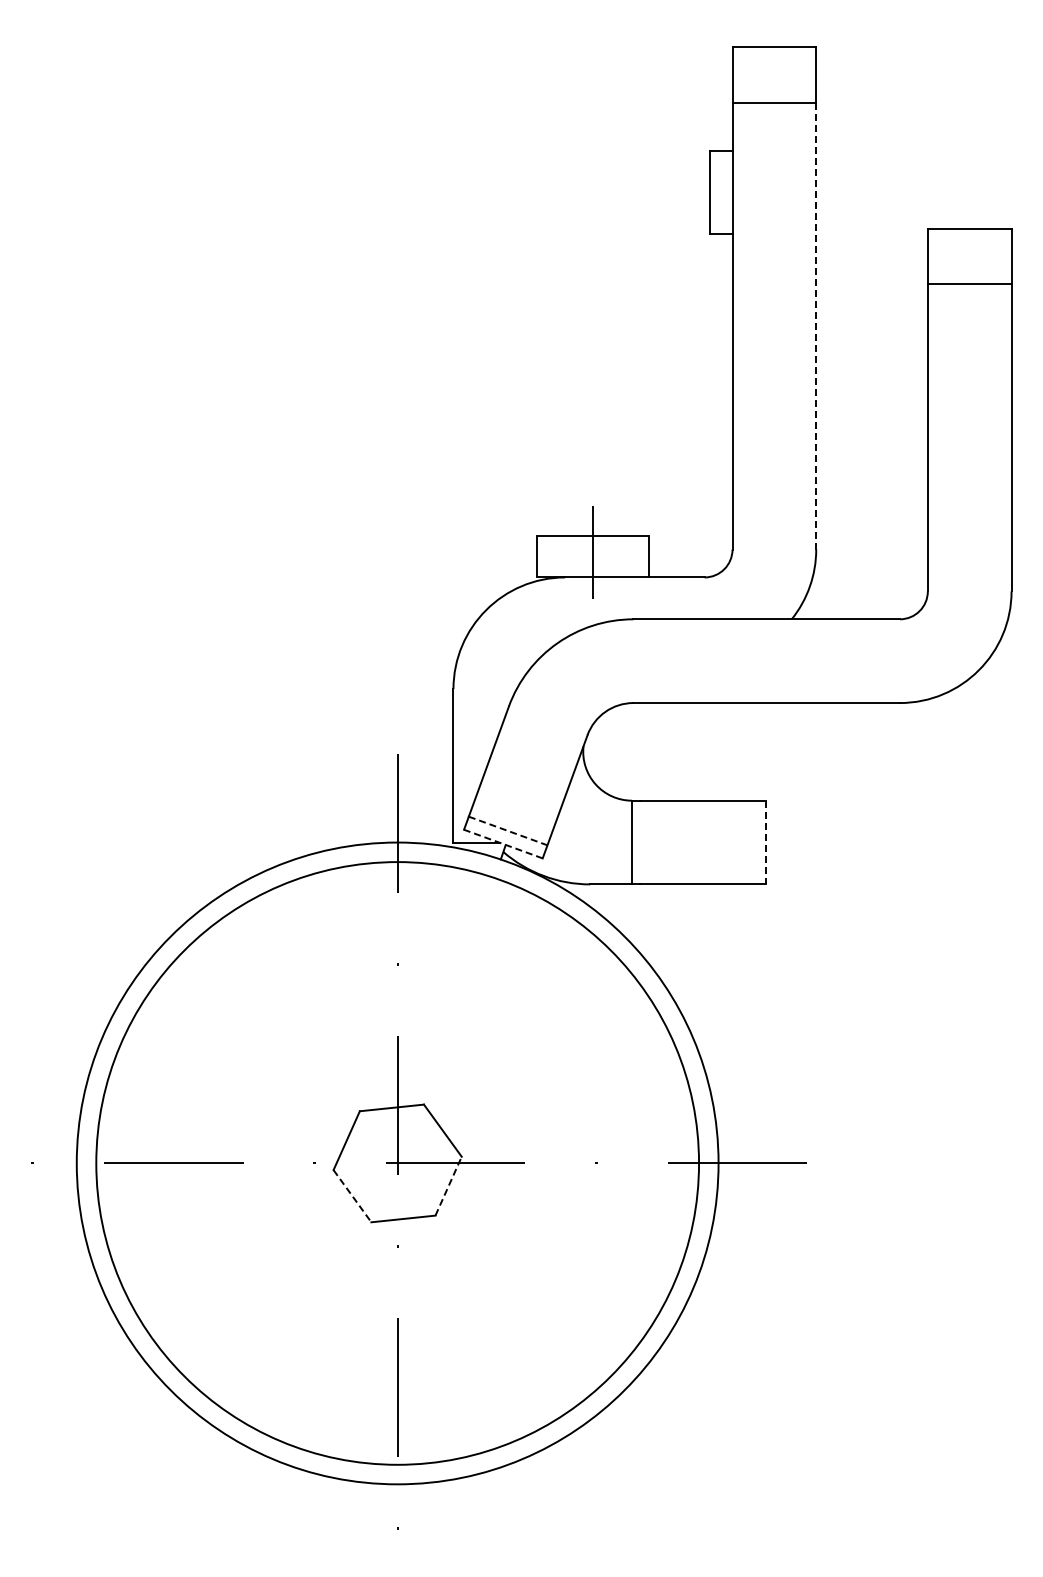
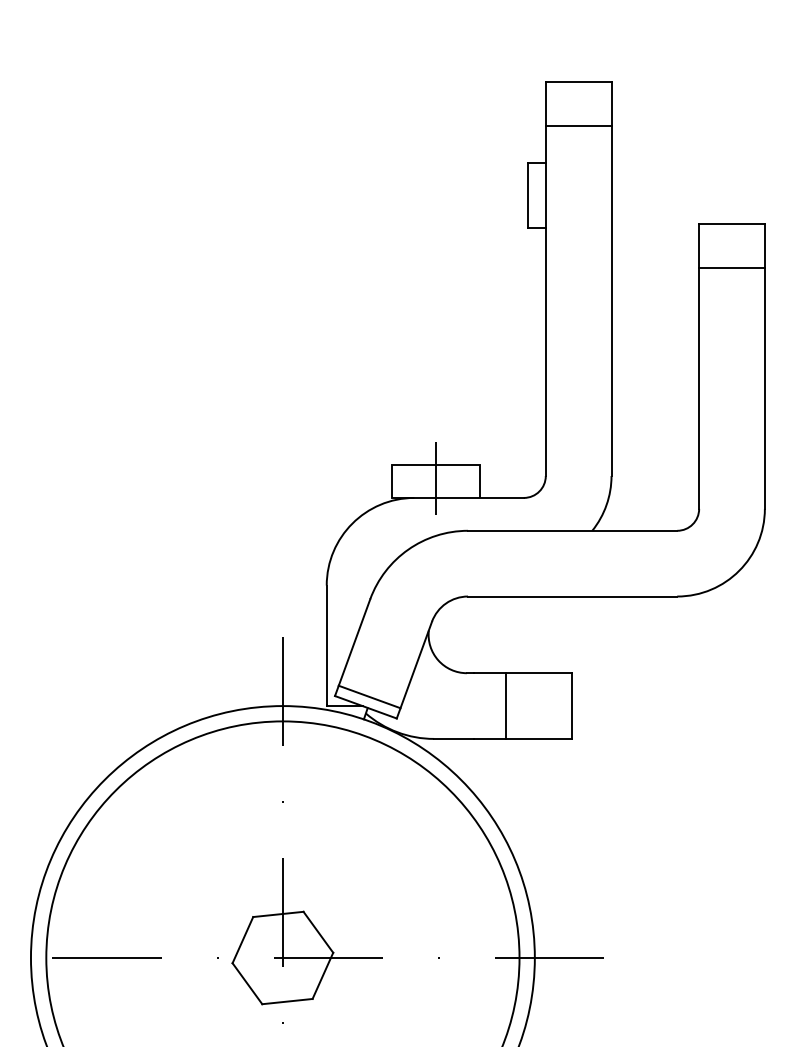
line: (816, 325) -> (611, 300), dashed -> solid
line: (508, 831) -> (369, 697), dashed -> solid
line: (632, 842) -> (506, 706), moved
line: (766, 842) -> (572, 706), dashed -> solid
line: (503, 844) -> (366, 707), dashed -> solid
line: (448, 1185) -> (322, 975), dashed -> solid
line: (352, 1196) -> (247, 983), dashed -> solid

